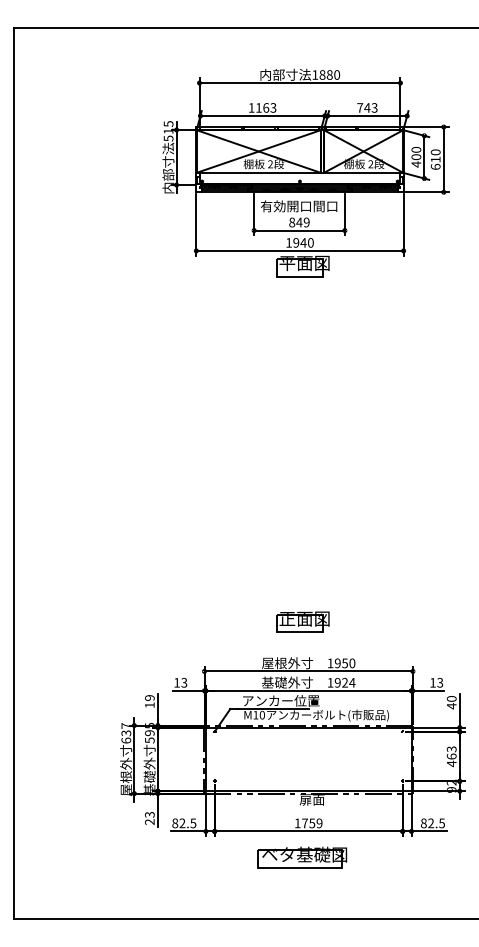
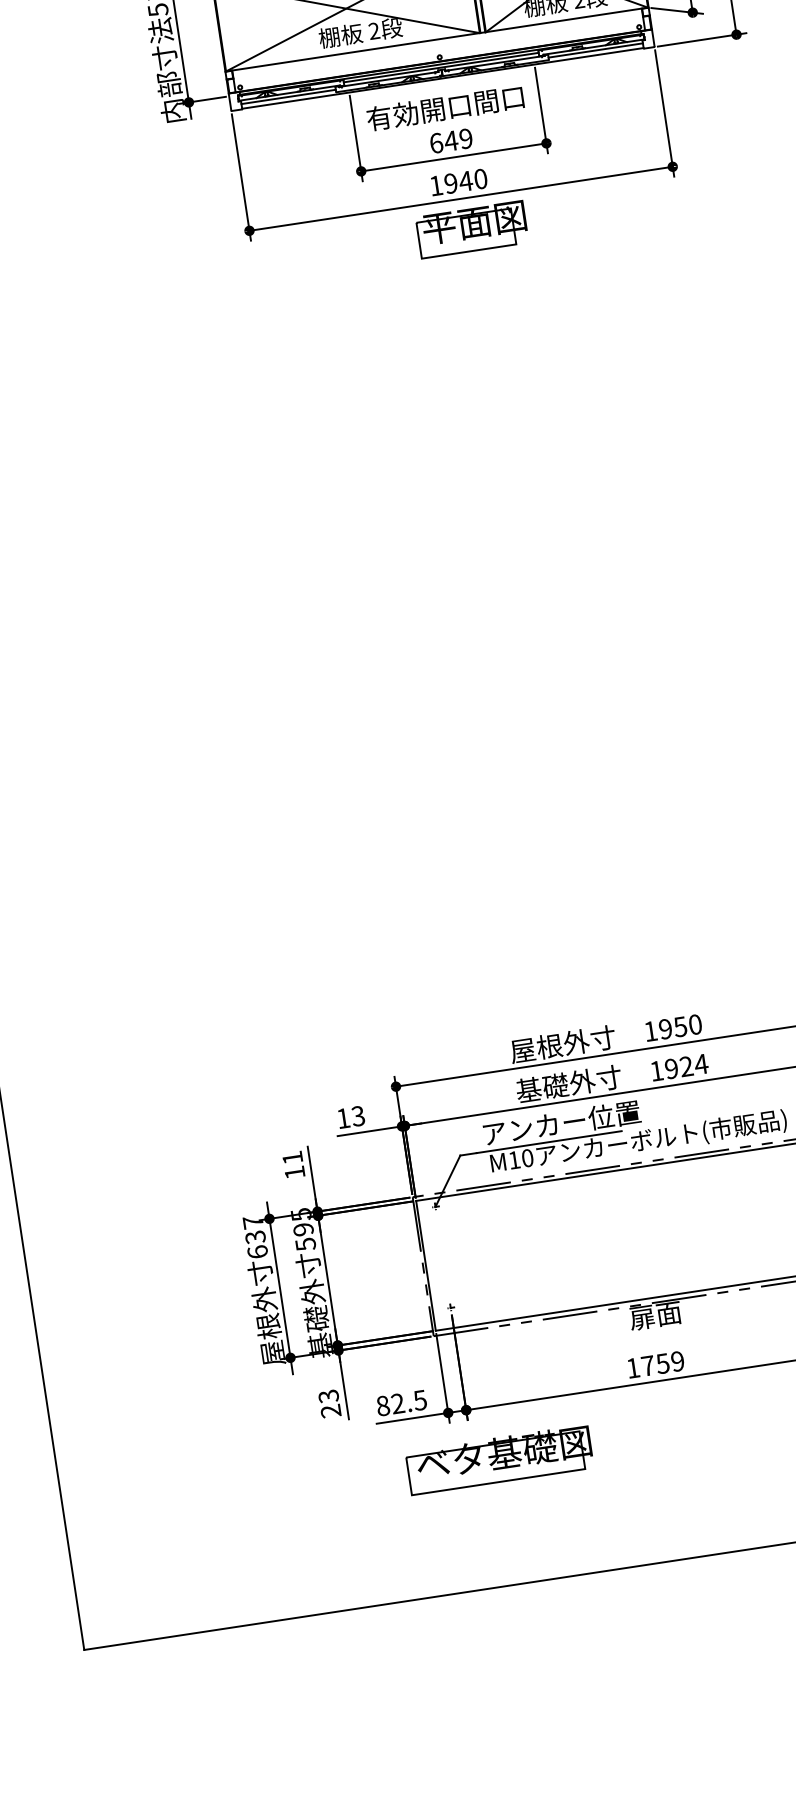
text: (292, 222) -> (437, 143), 849 -> 649
part: (302, 621) -> (580, 954), removed
text: (149, 697) -> (291, 1156), 19 -> 11
part: (302, 857) -> (500, 1459), moved

